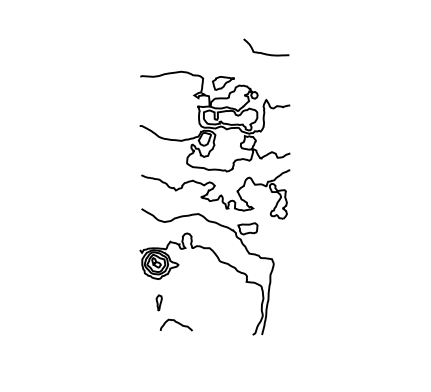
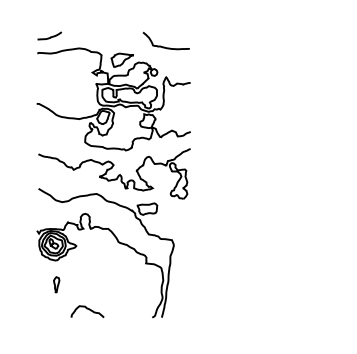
curve: (263, 52) -> (163, 46), moved
curve: (152, 60) -> (49, 36), added
curve: (176, 323) -> (87, 310), moved

